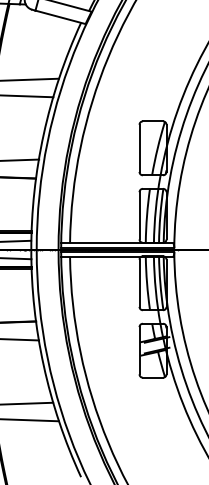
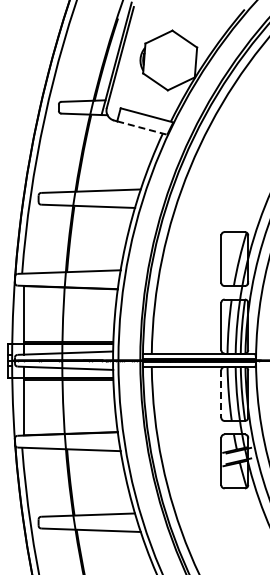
line: (60, 17) -> (142, 128), solid -> dashed
line: (139, 282) -> (221, 393), solid -> dashed

